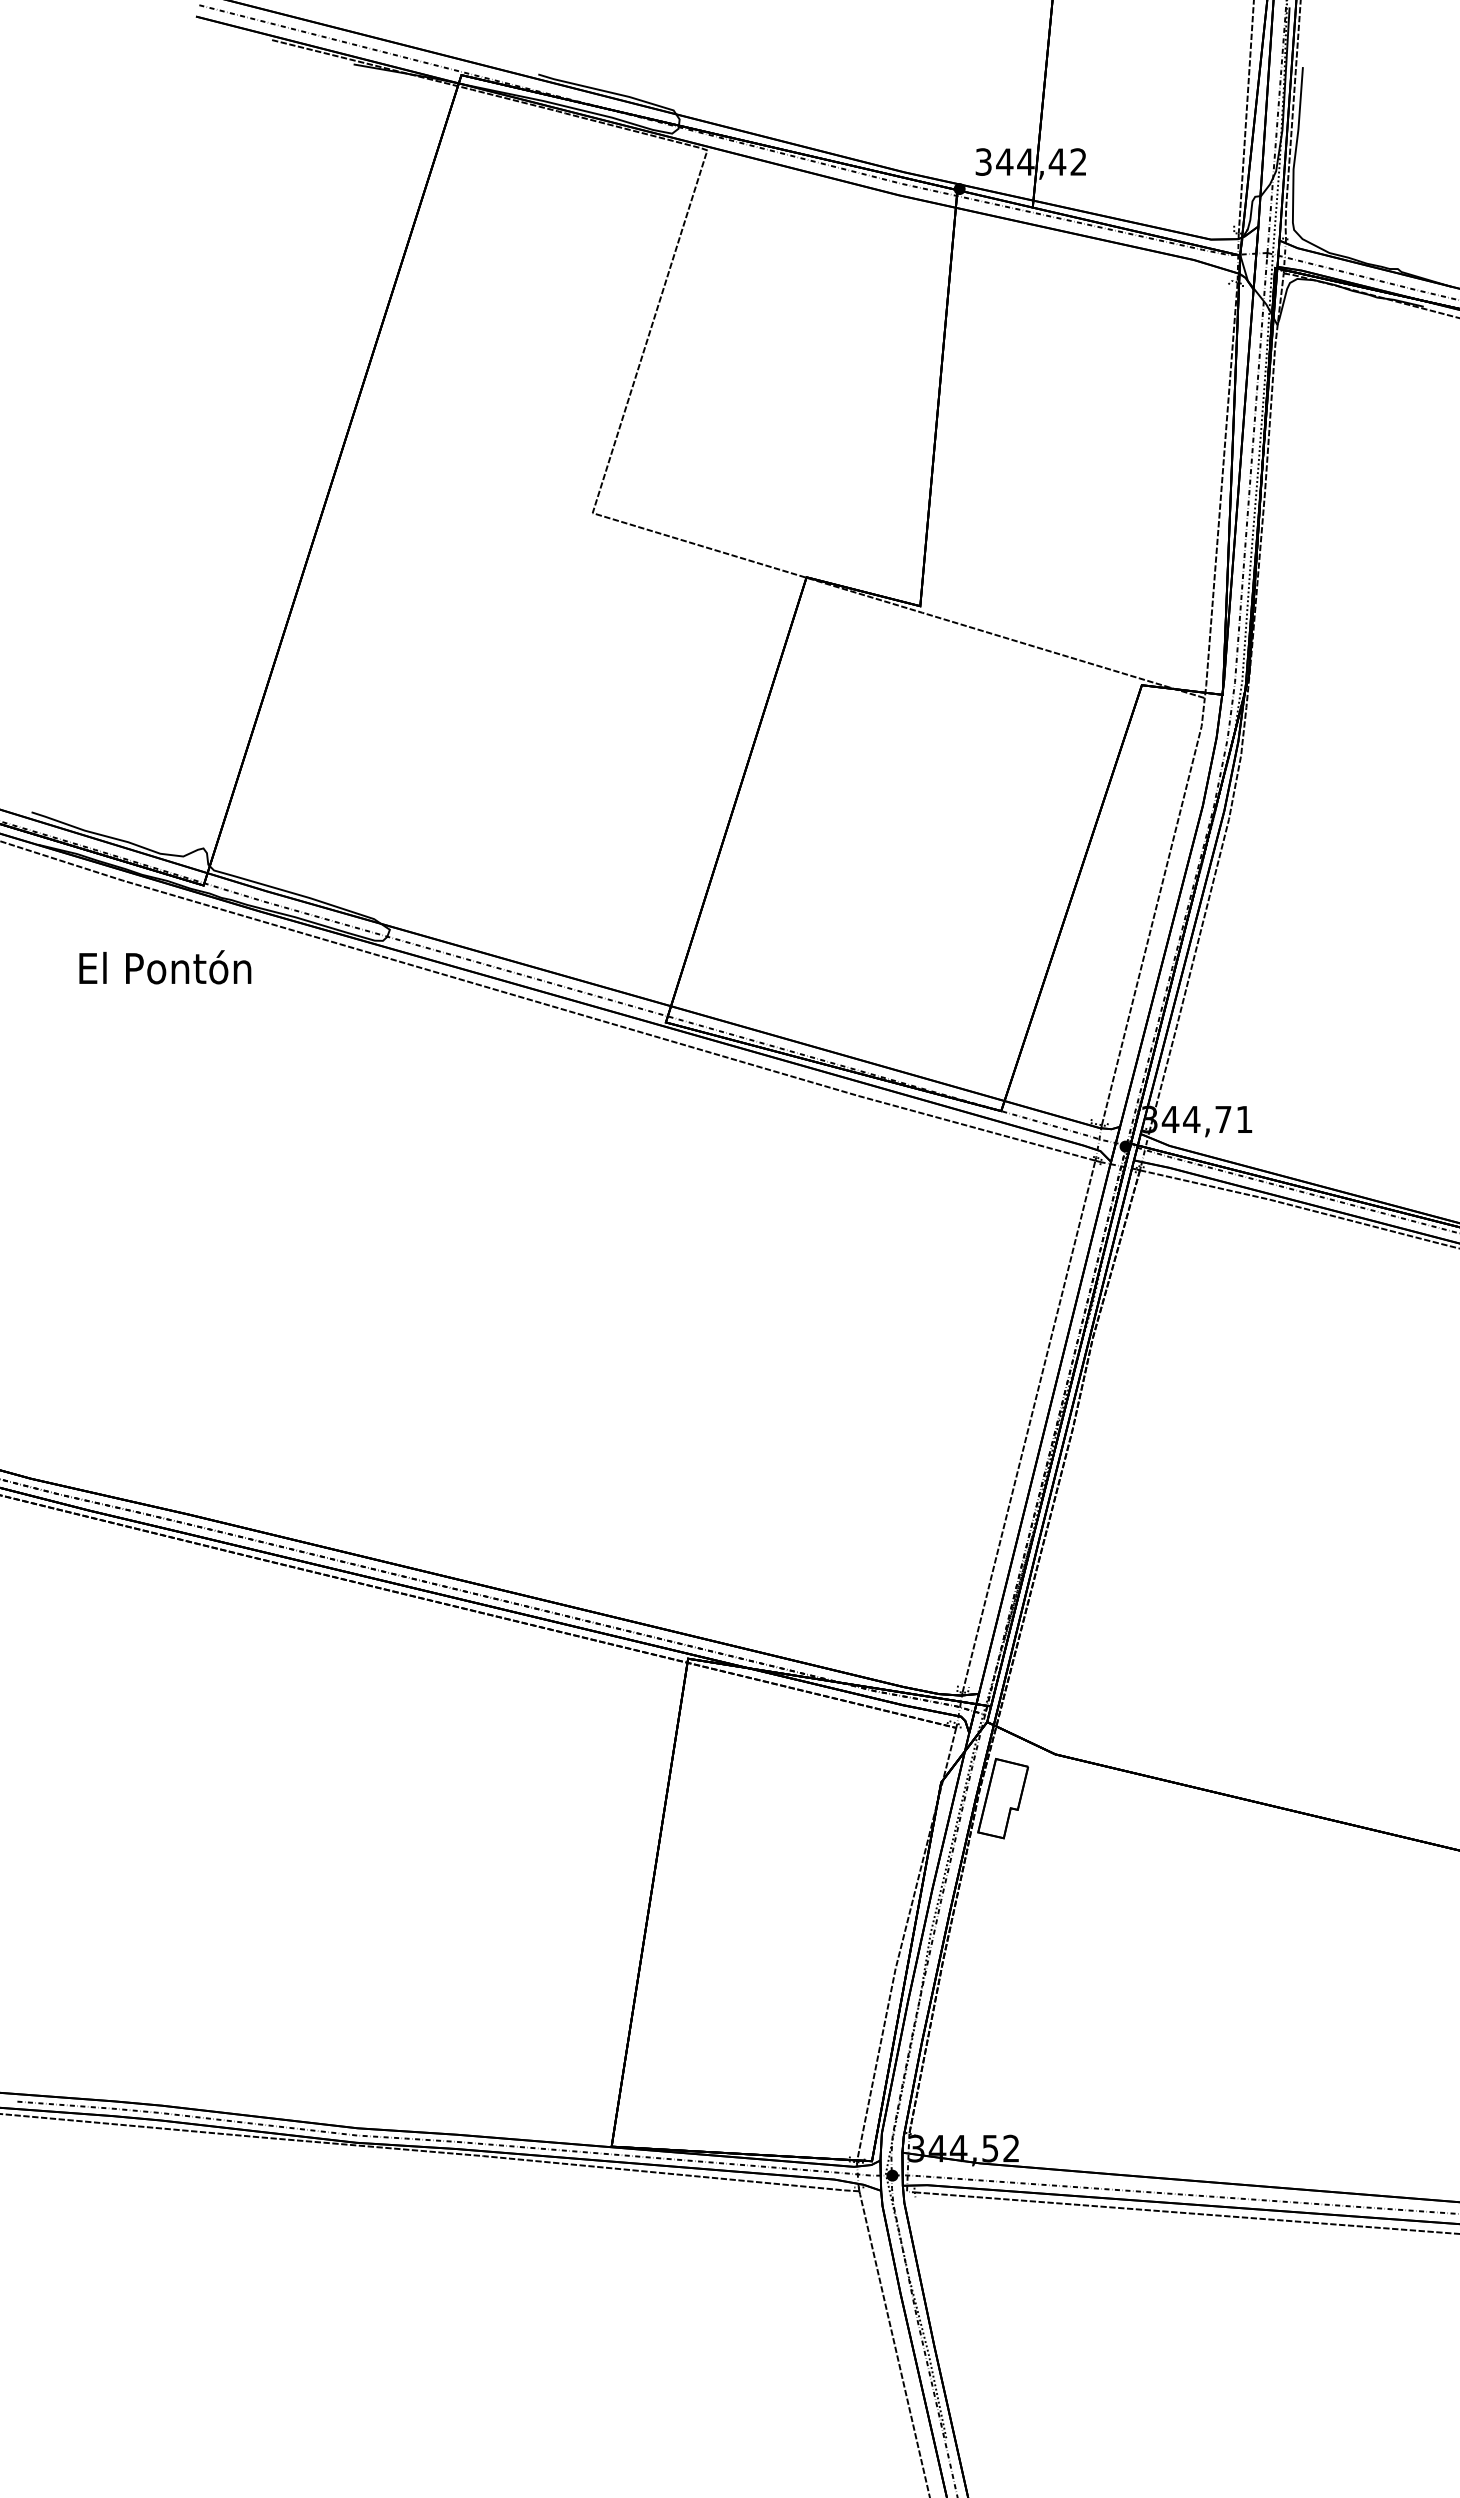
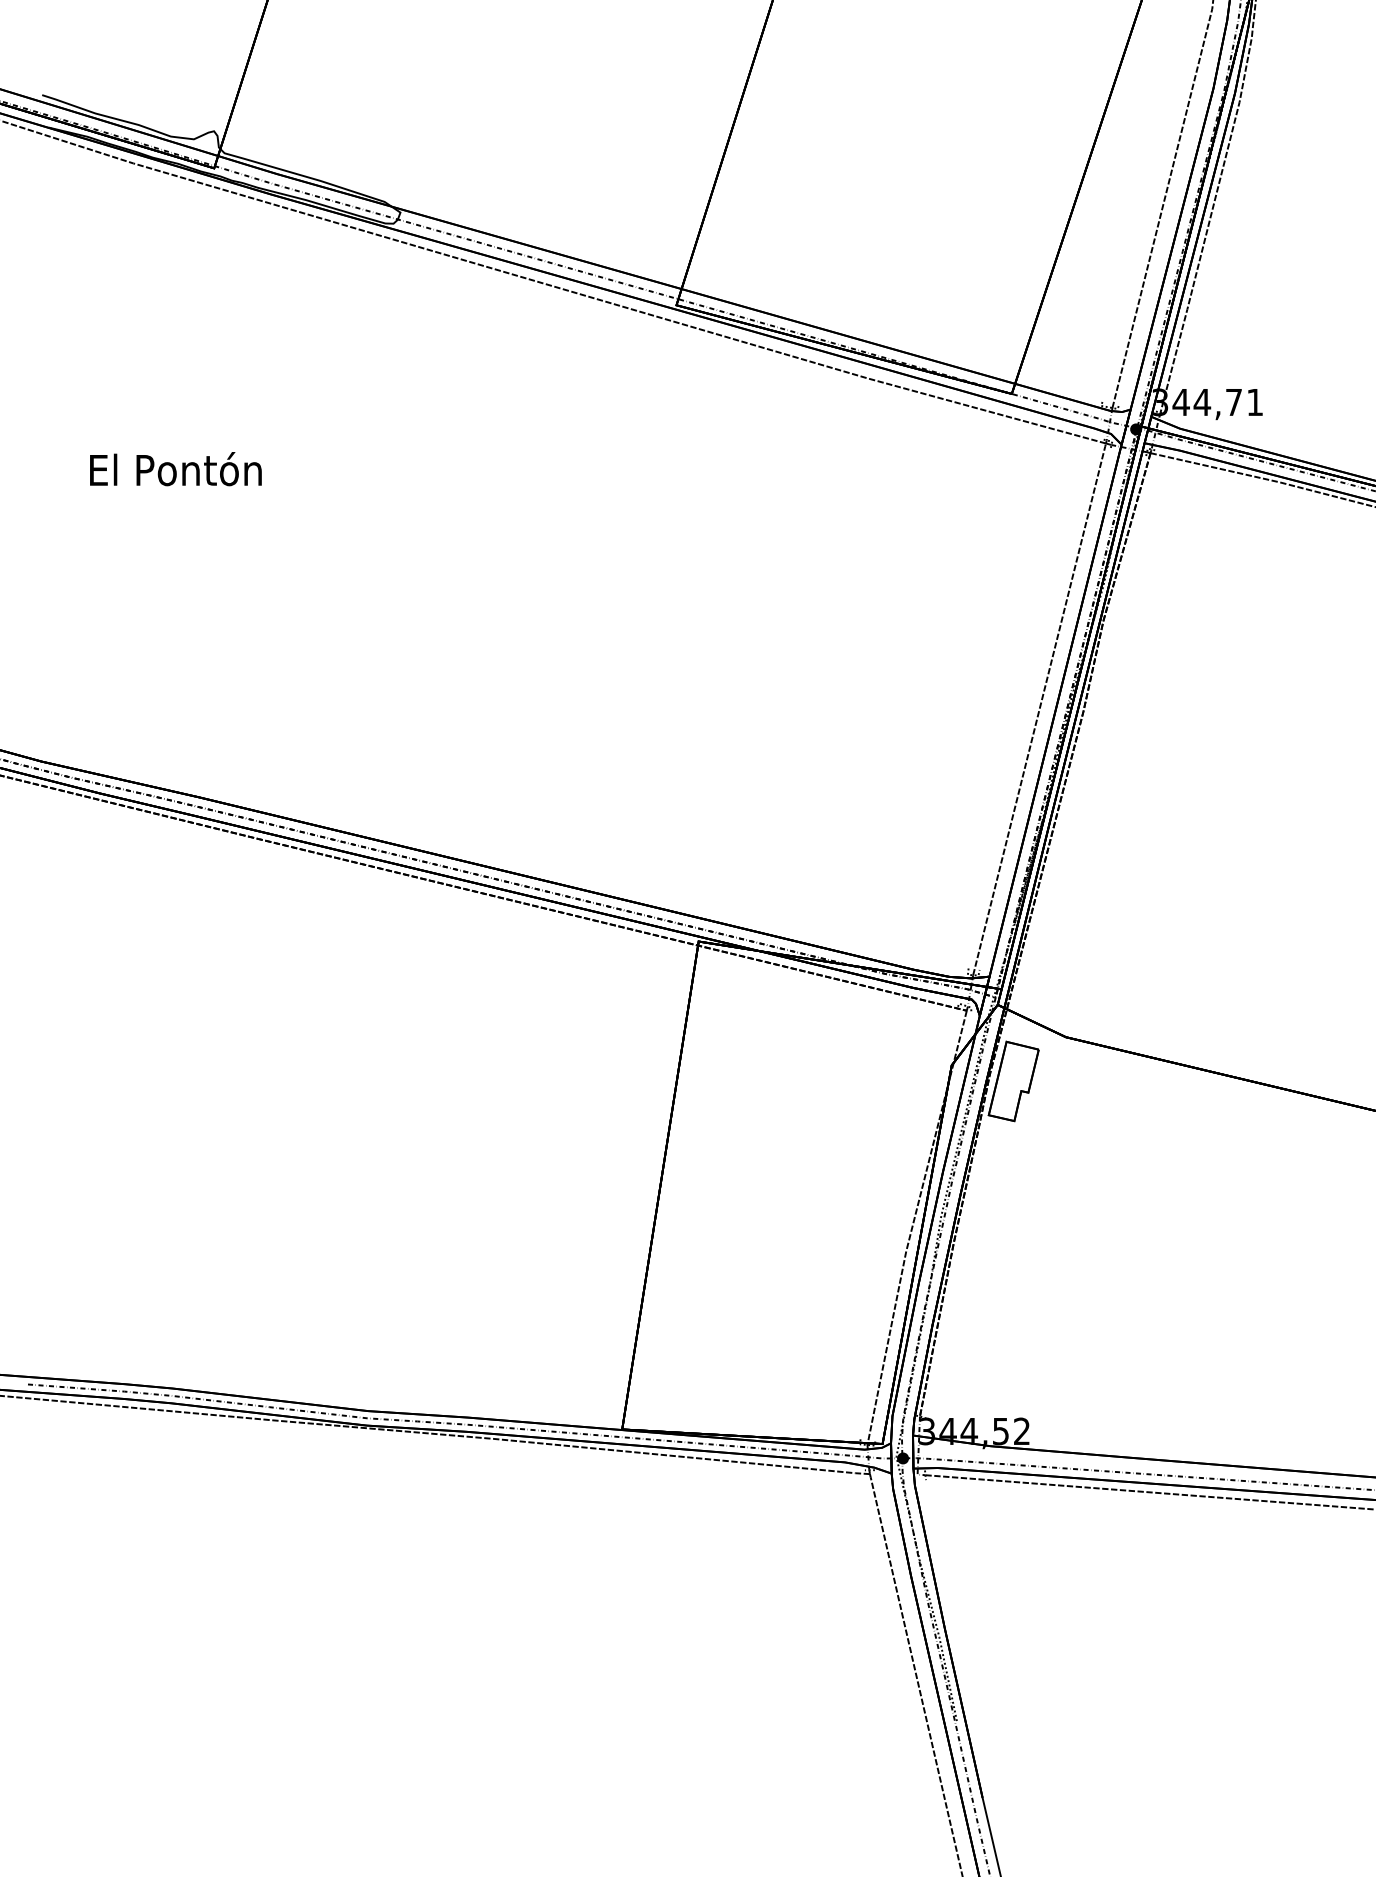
text: (165, 967) -> (176, 469), moved

